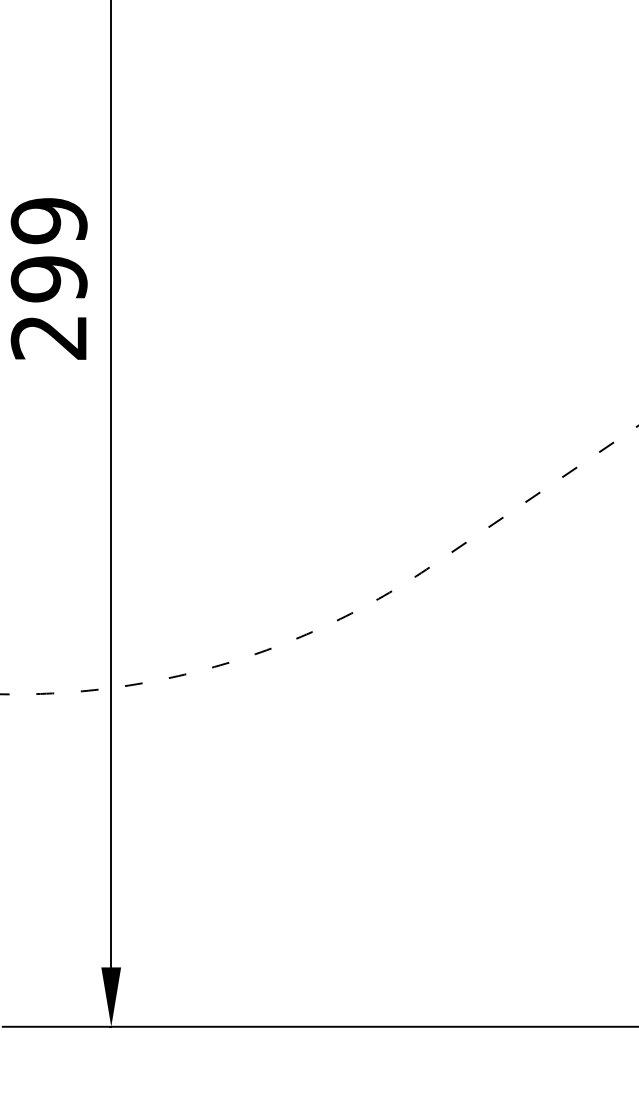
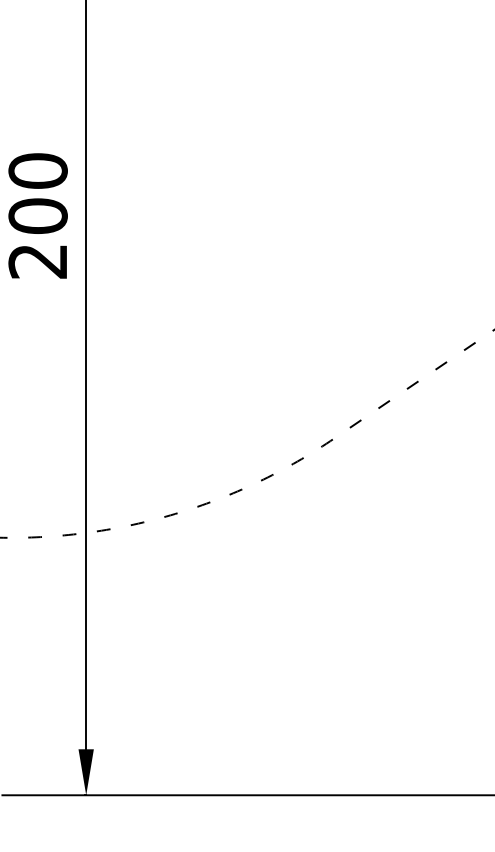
text: (48, 249) -> (37, 193), 299 -> 200

